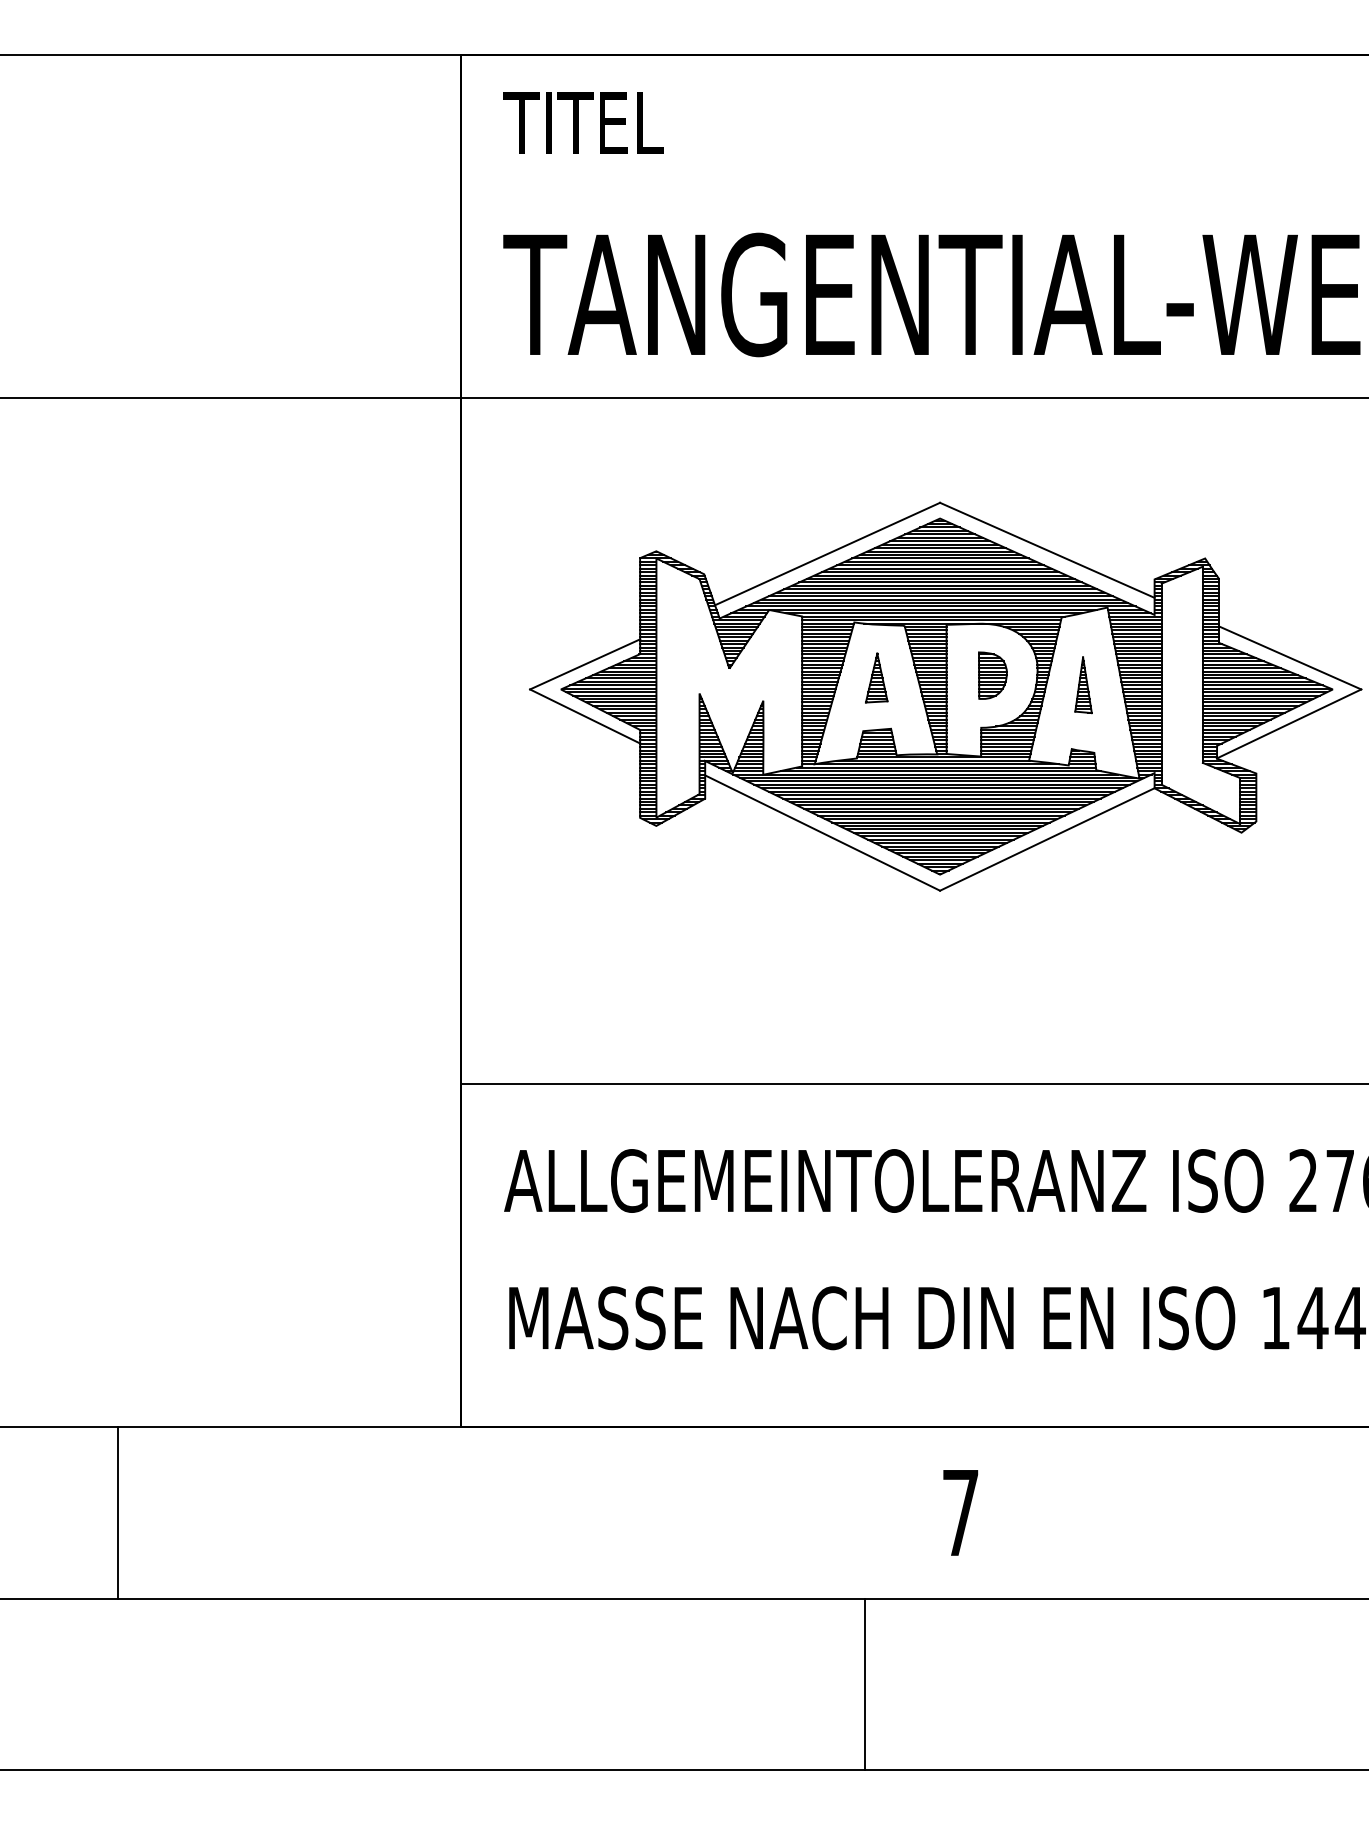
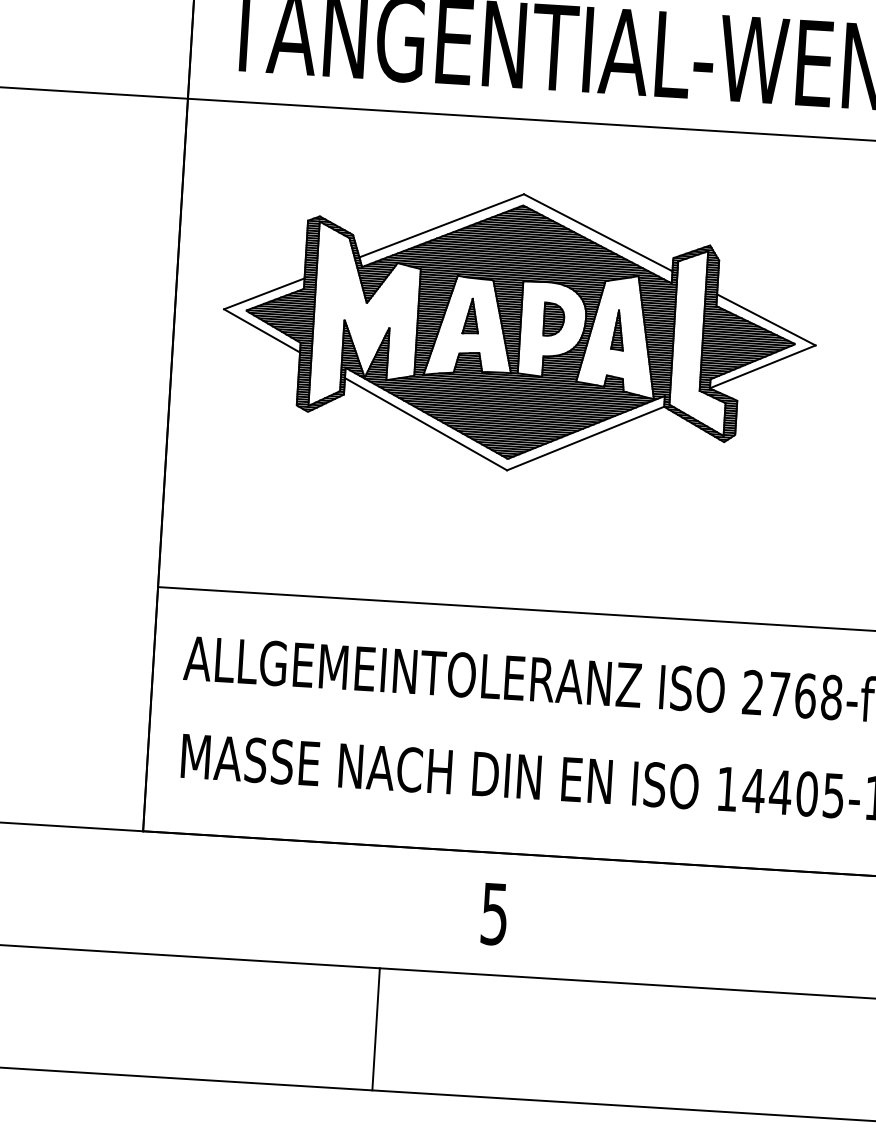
text: (960, 1513) -> (494, 914), 7 -> 5
line: (864, 1684) -> (376, 1029), moved

